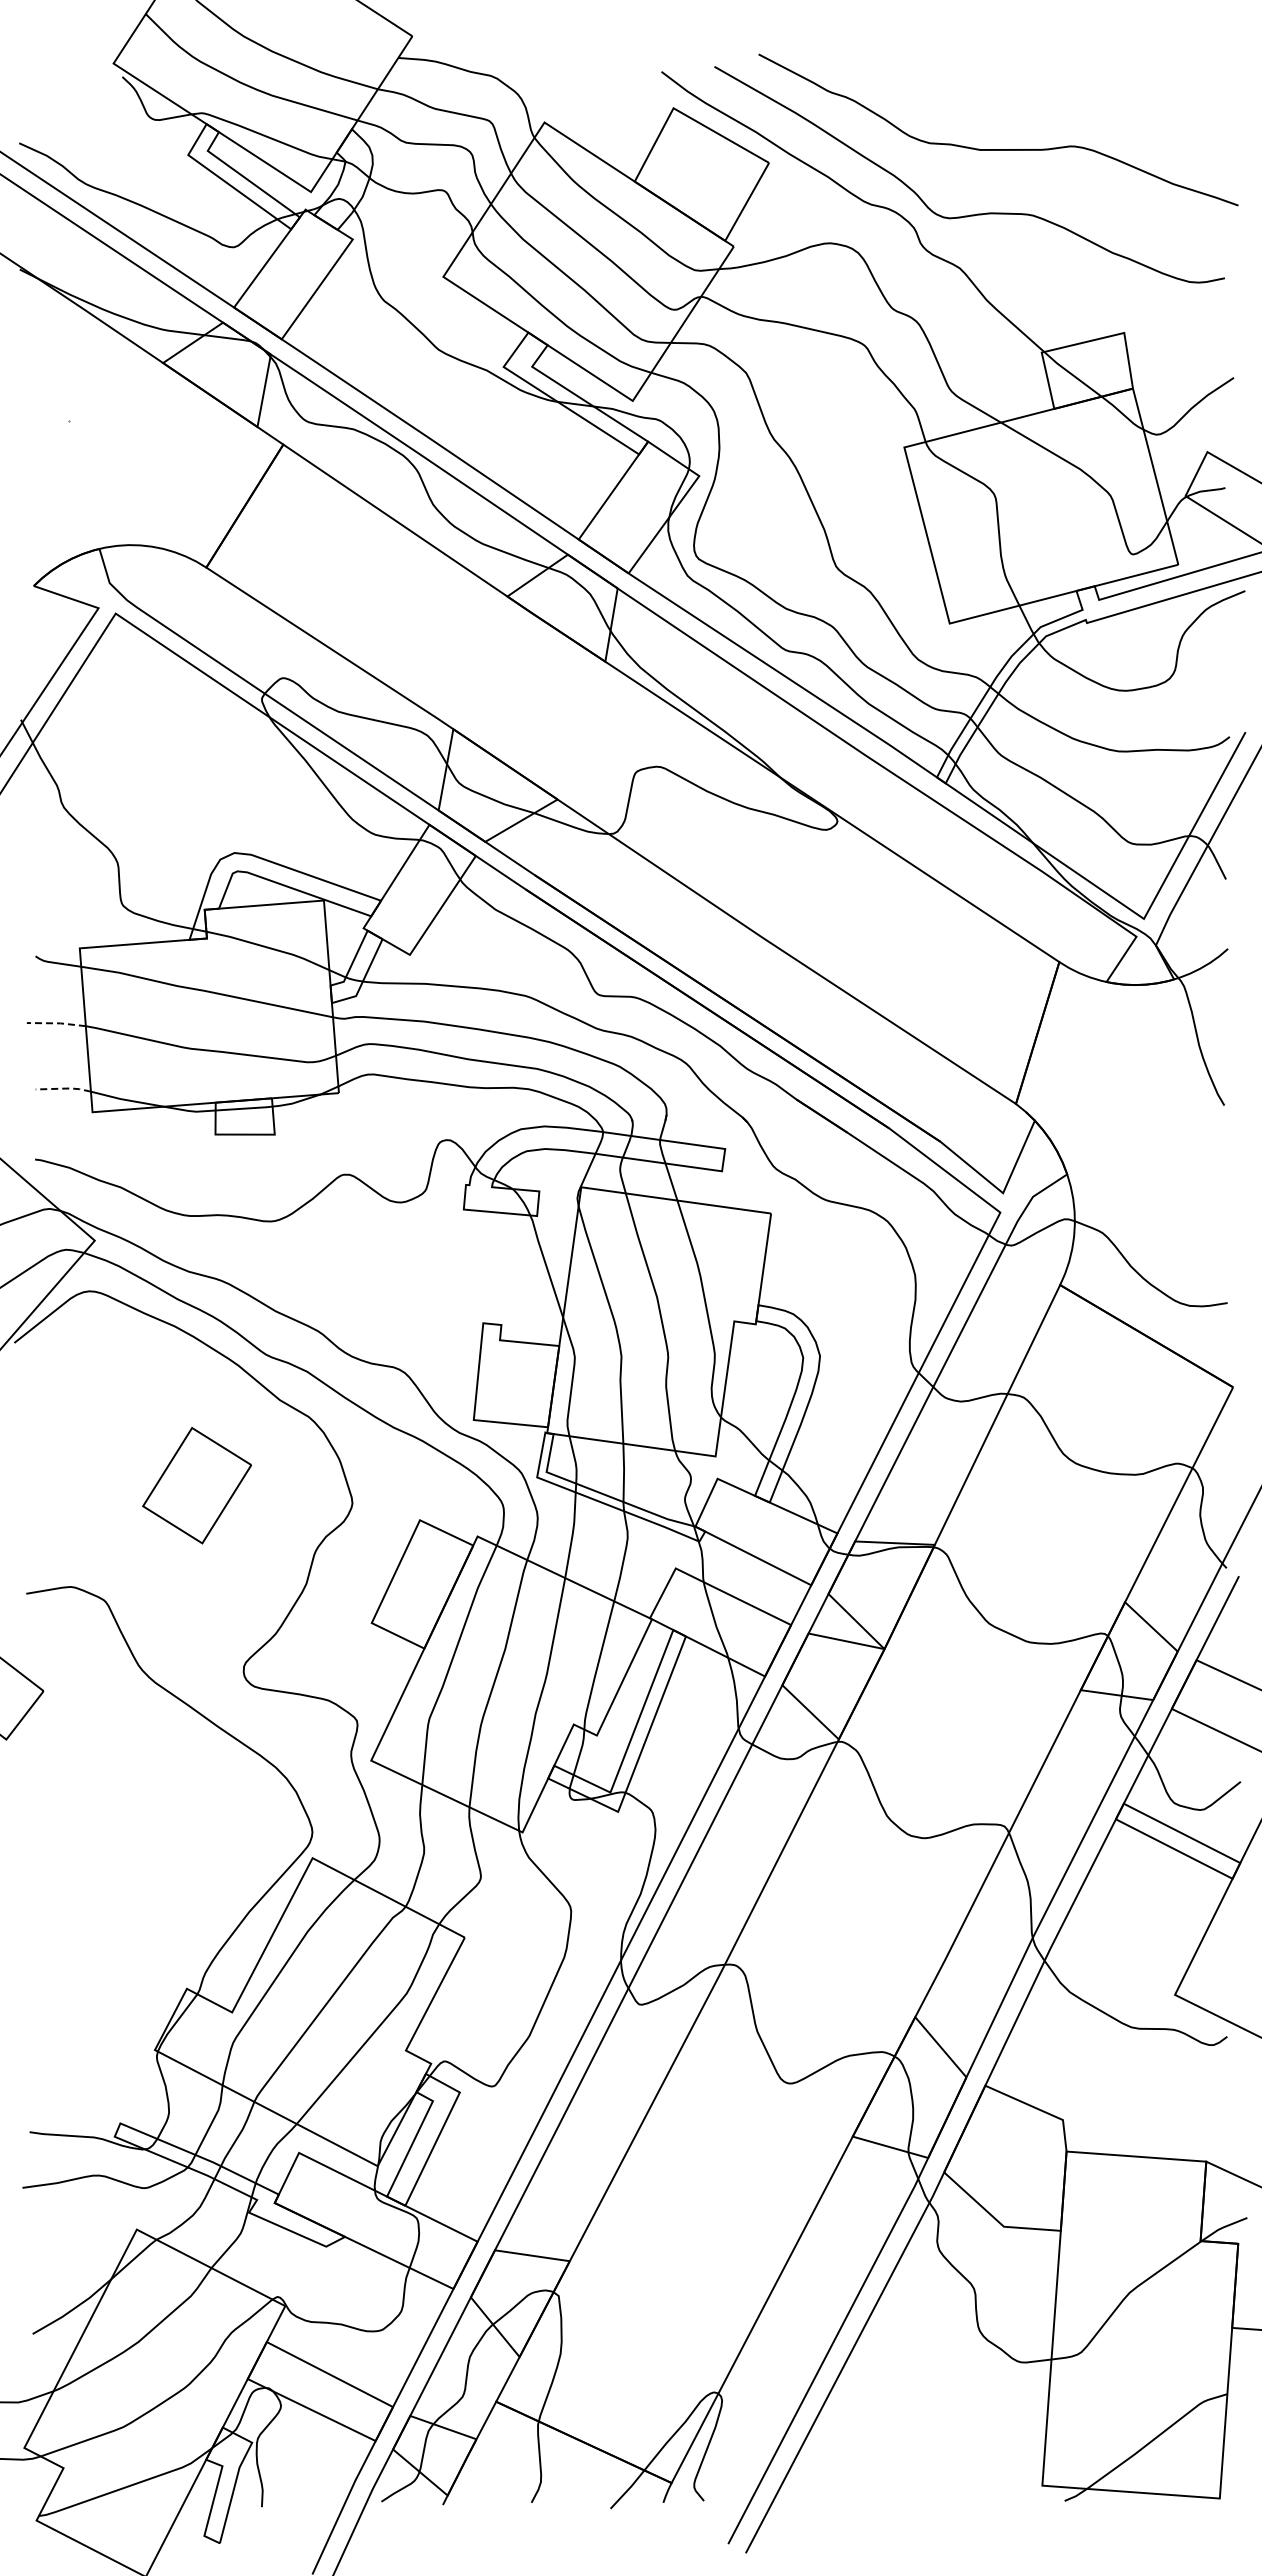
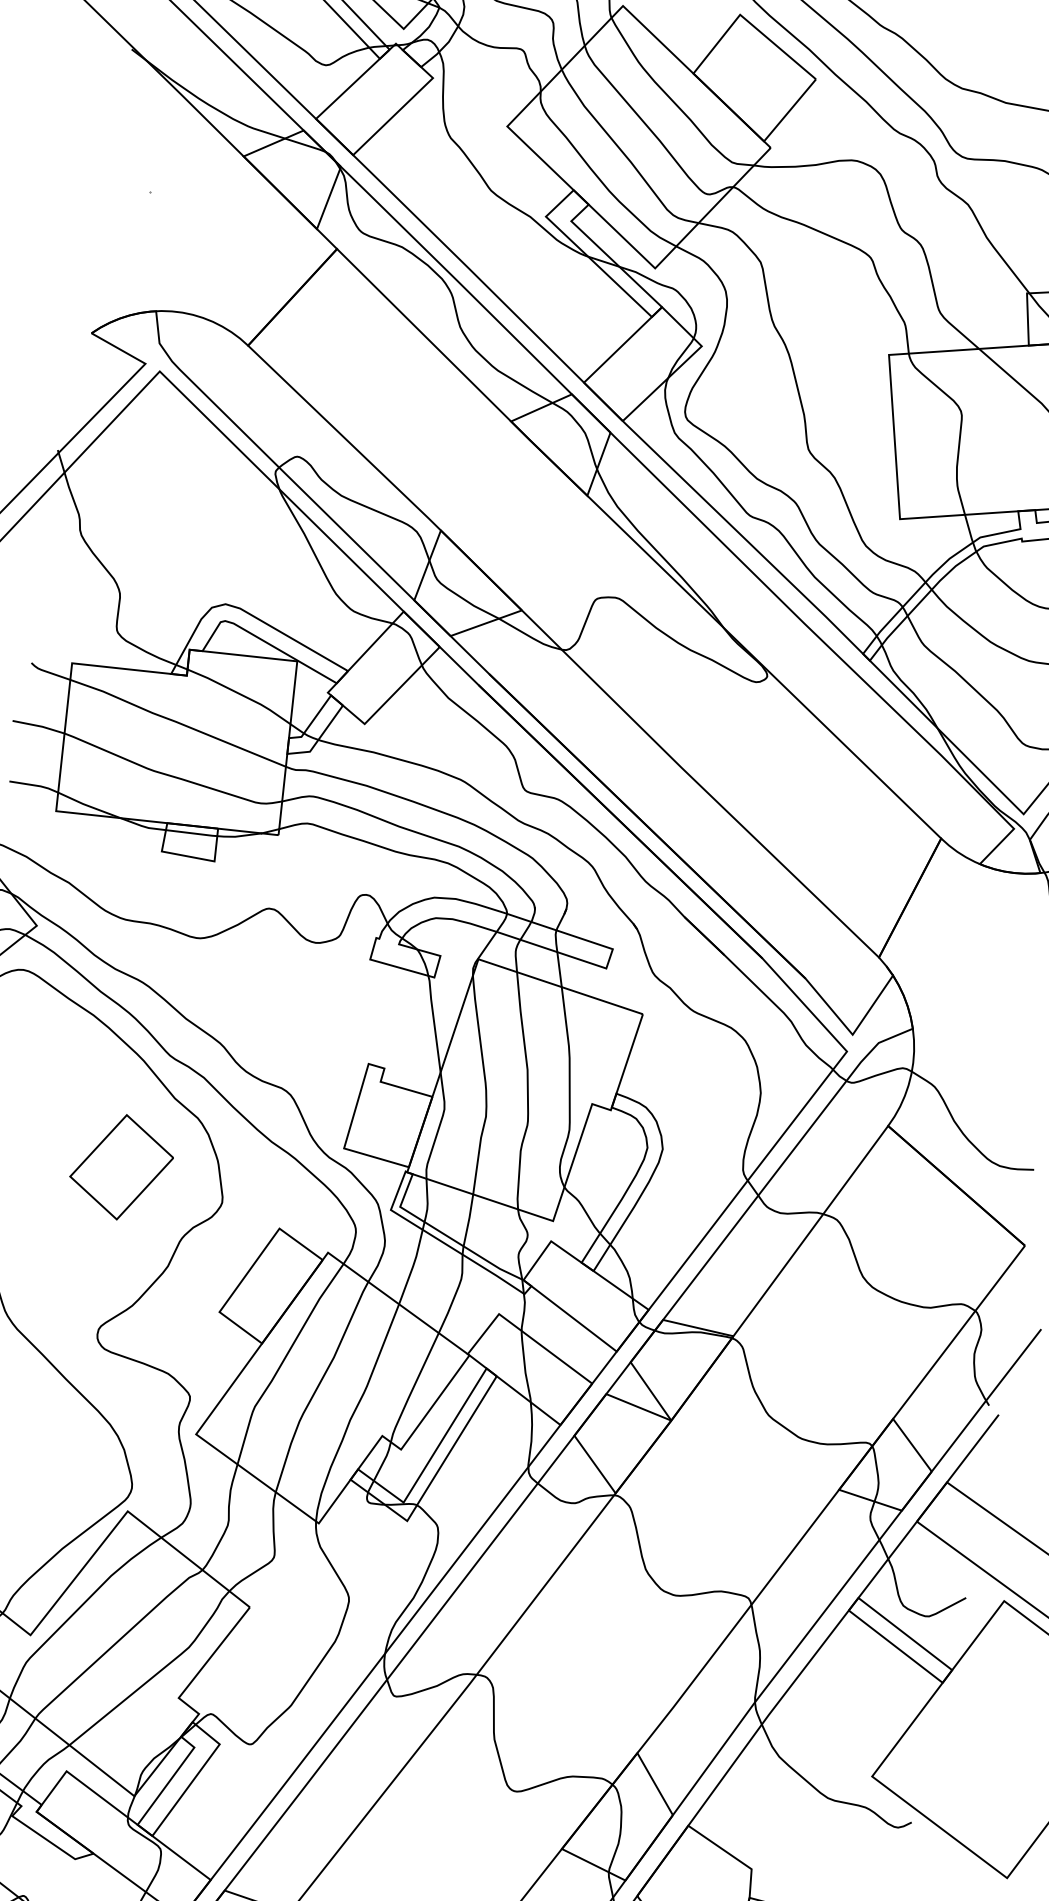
line: (56, 1023) -> (38, 726), dashed -> solid
line: (63, 1088) -> (34, 785), dashed -> solid
part: (196, 1485) -> (121, 1167), moved

